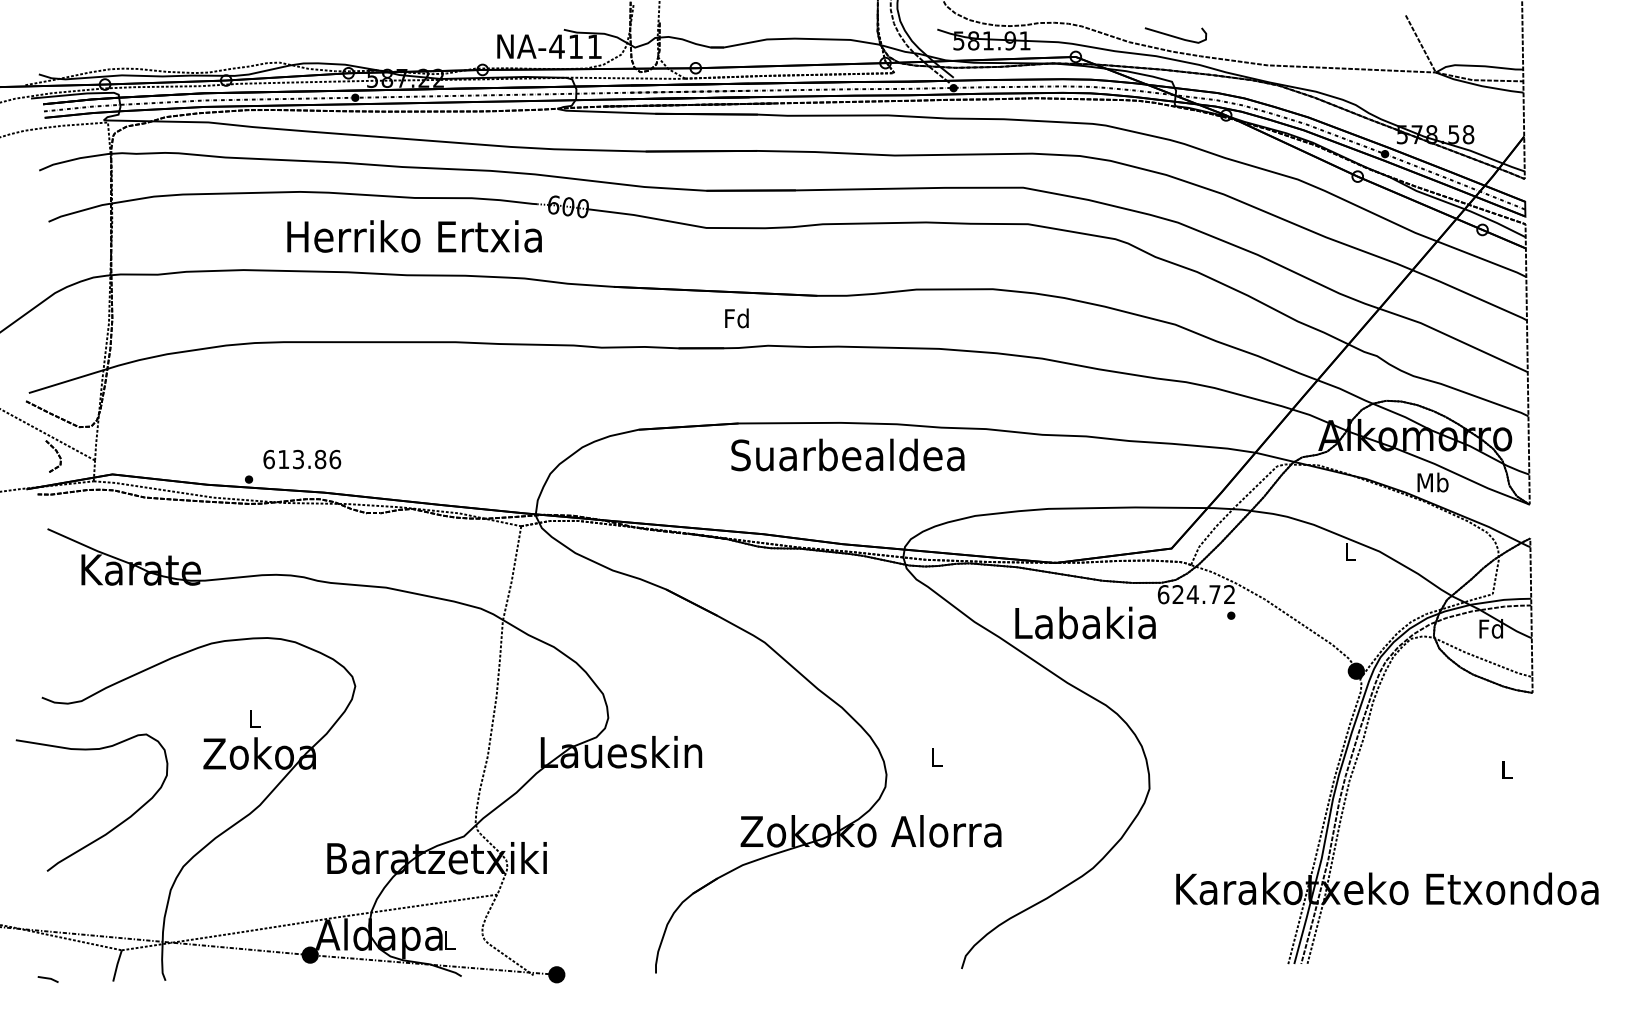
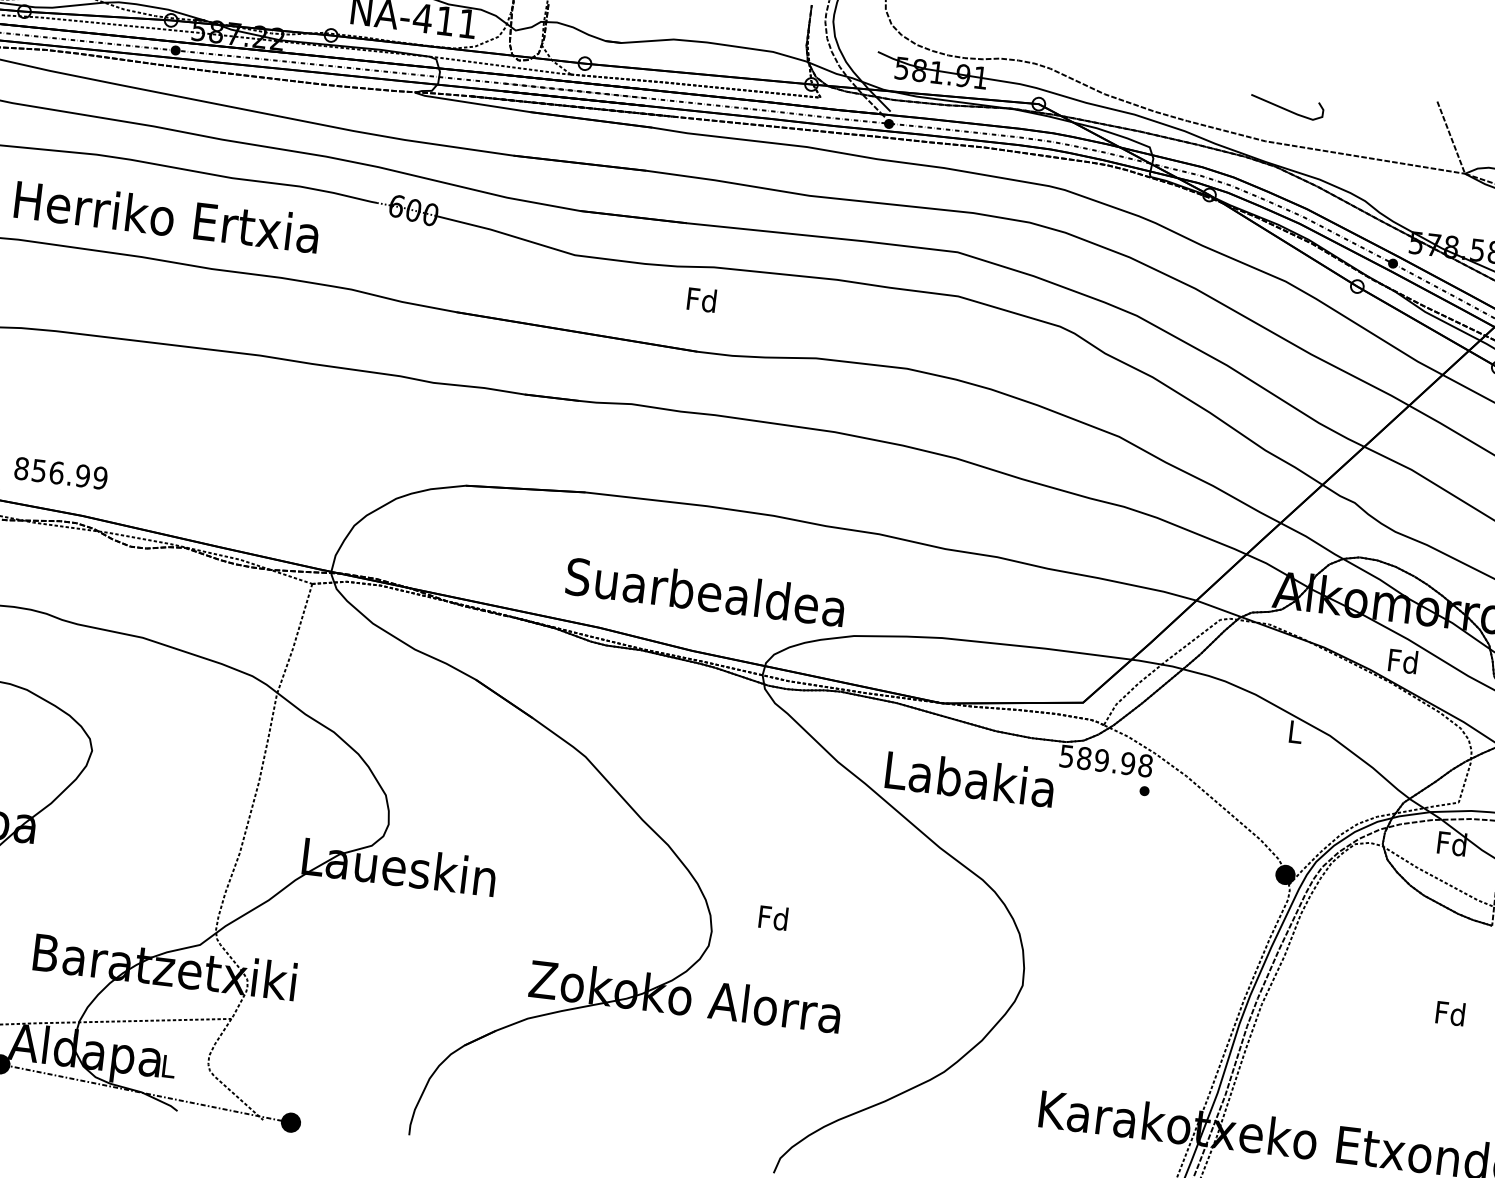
curve: (1174, 35) -> (1285, 107), moved
text: (414, 236) -> (166, 216), moved
text: (736, 318) -> (701, 299), moved
text: (847, 454) -> (705, 591), moved
text: (302, 459) -> (61, 473), 613.86 -> 856.99
text: (1432, 482) -> (1402, 661), Mb -> Fd
text: (1196, 594) -> (1106, 760), 624.72 -> 589.98
text: (936, 757) -> (773, 918), L -> Fd
text: (1506, 769) -> (1450, 1013), L -> Fd

